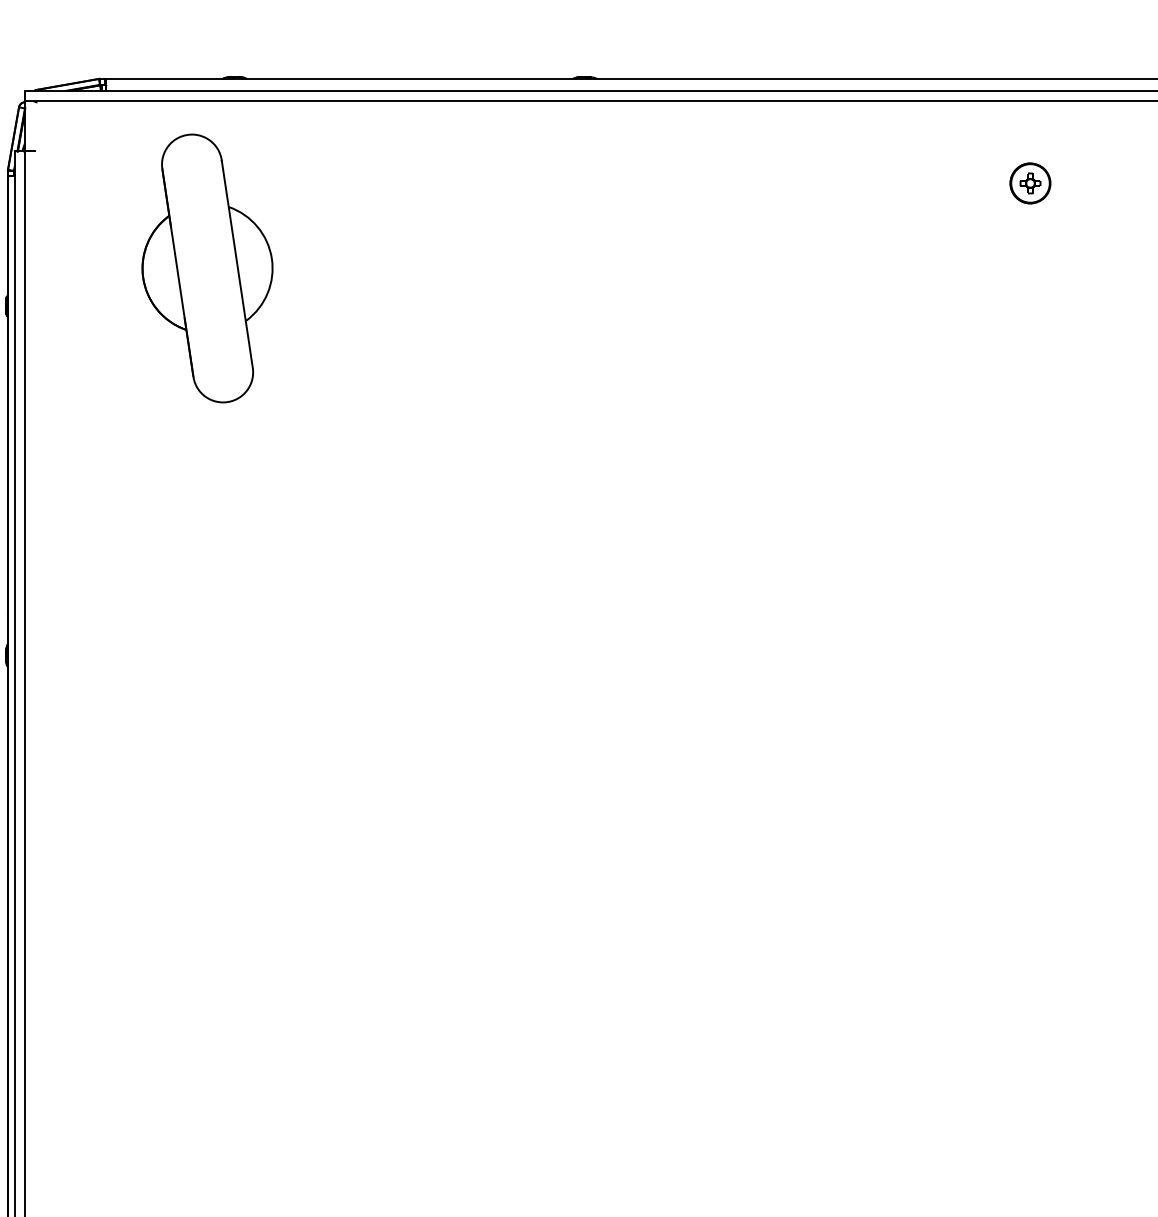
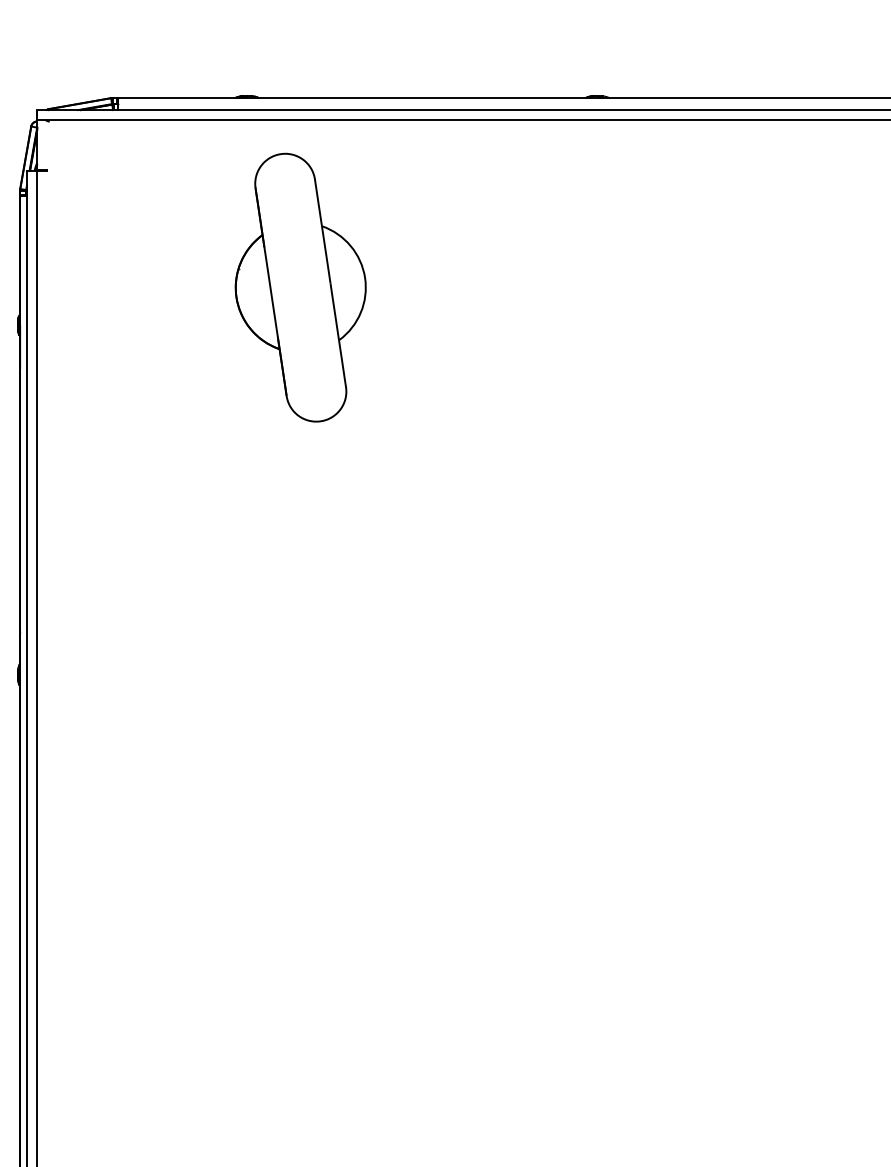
part: (207, 268) -> (300, 287), moved

